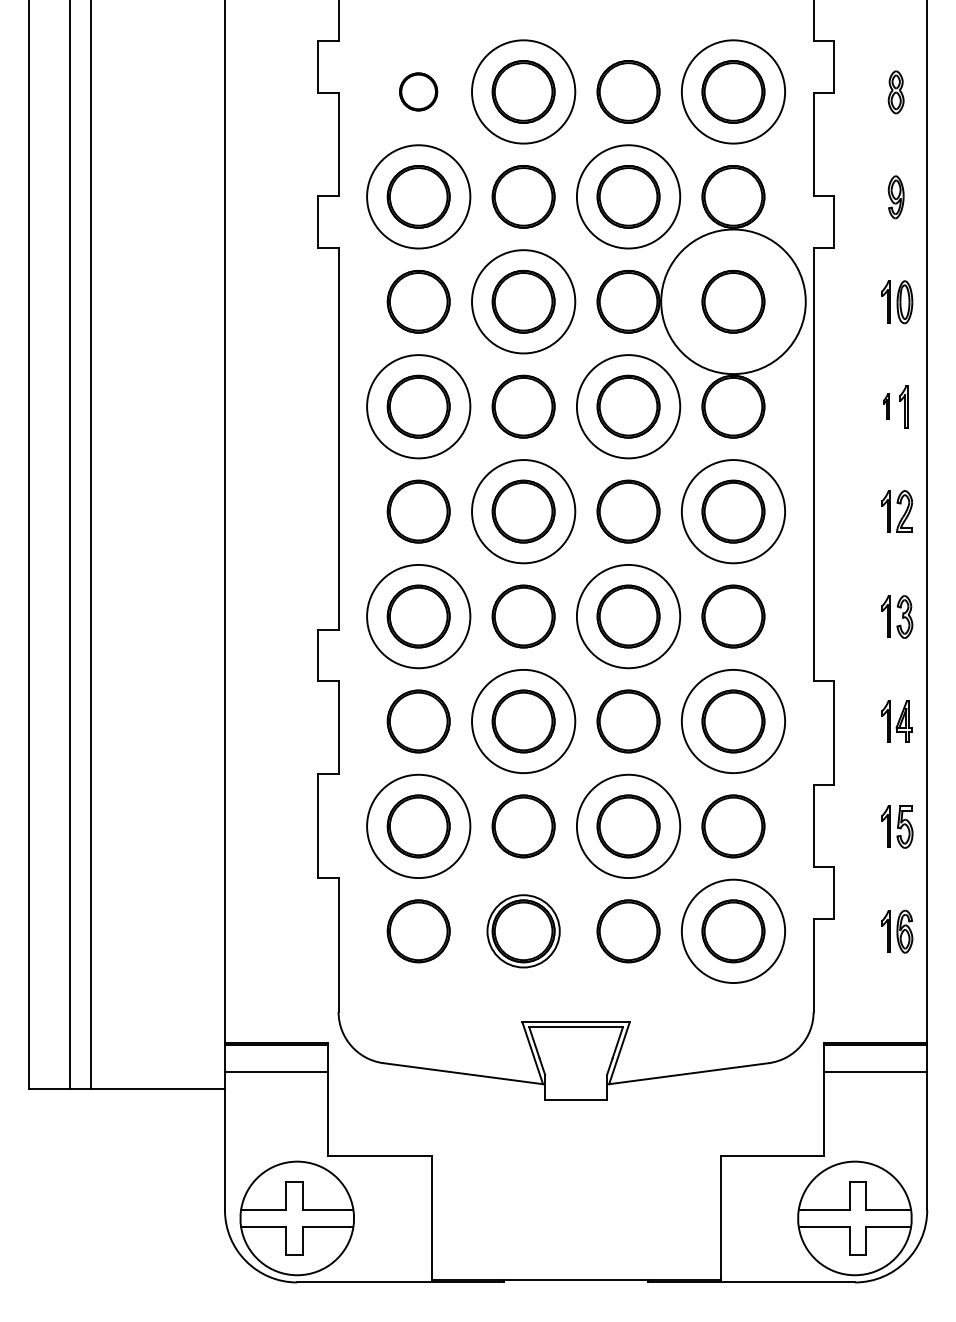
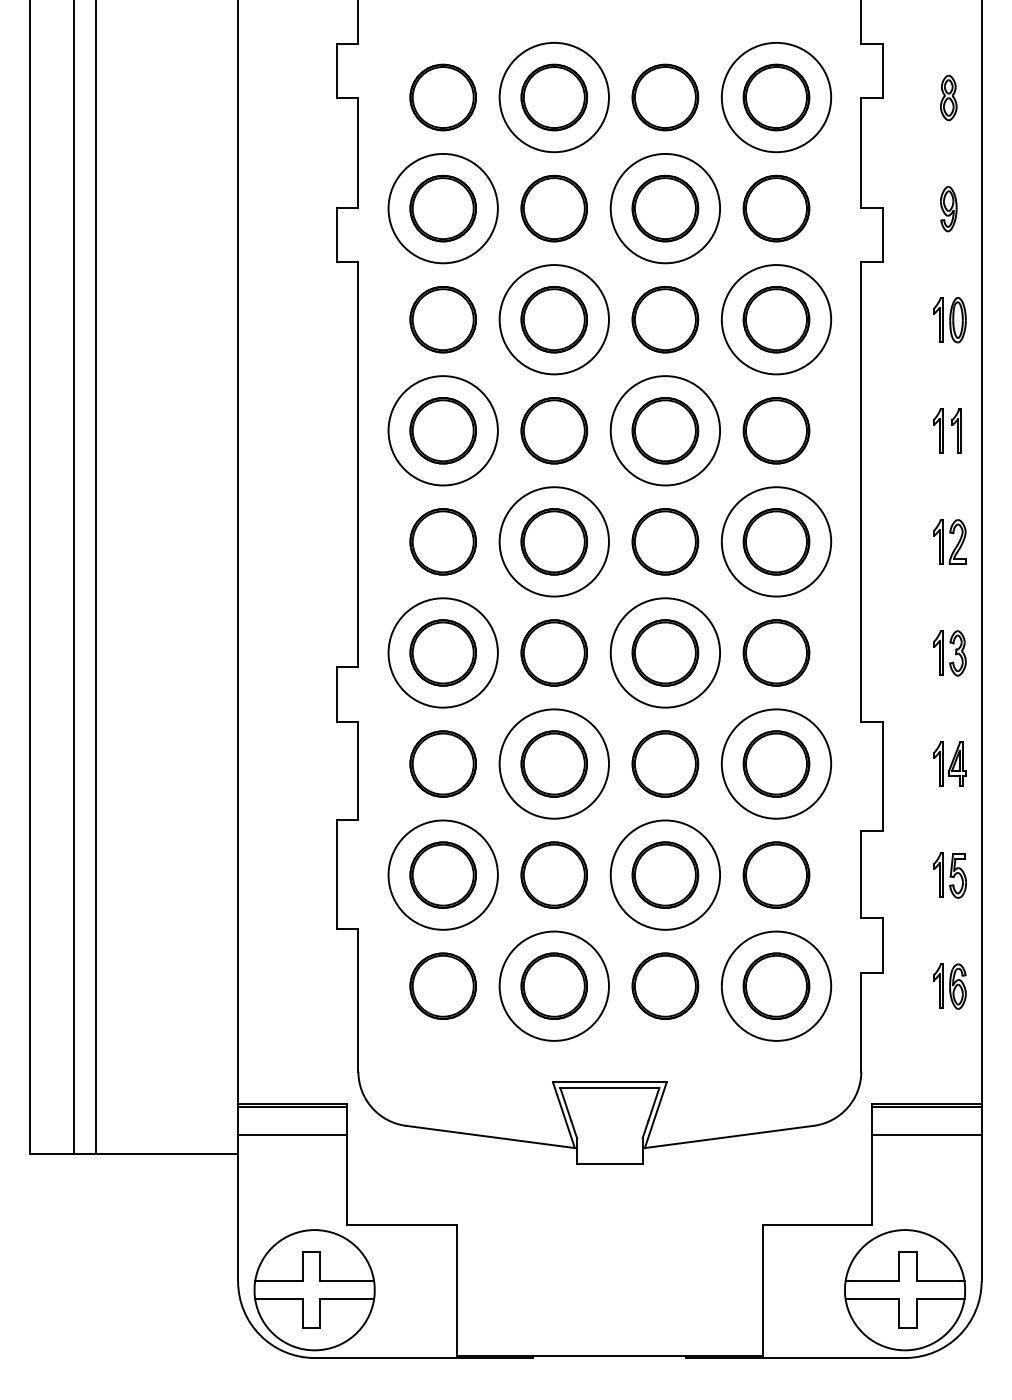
part: (418, 91) -> (442, 97), size x1.67
circle: (733, 301) -> (776, 319), size x0.71
part: (886, 406) -> (938, 430), size x1.67
circle: (522, 930) -> (553, 985), size x1.43

